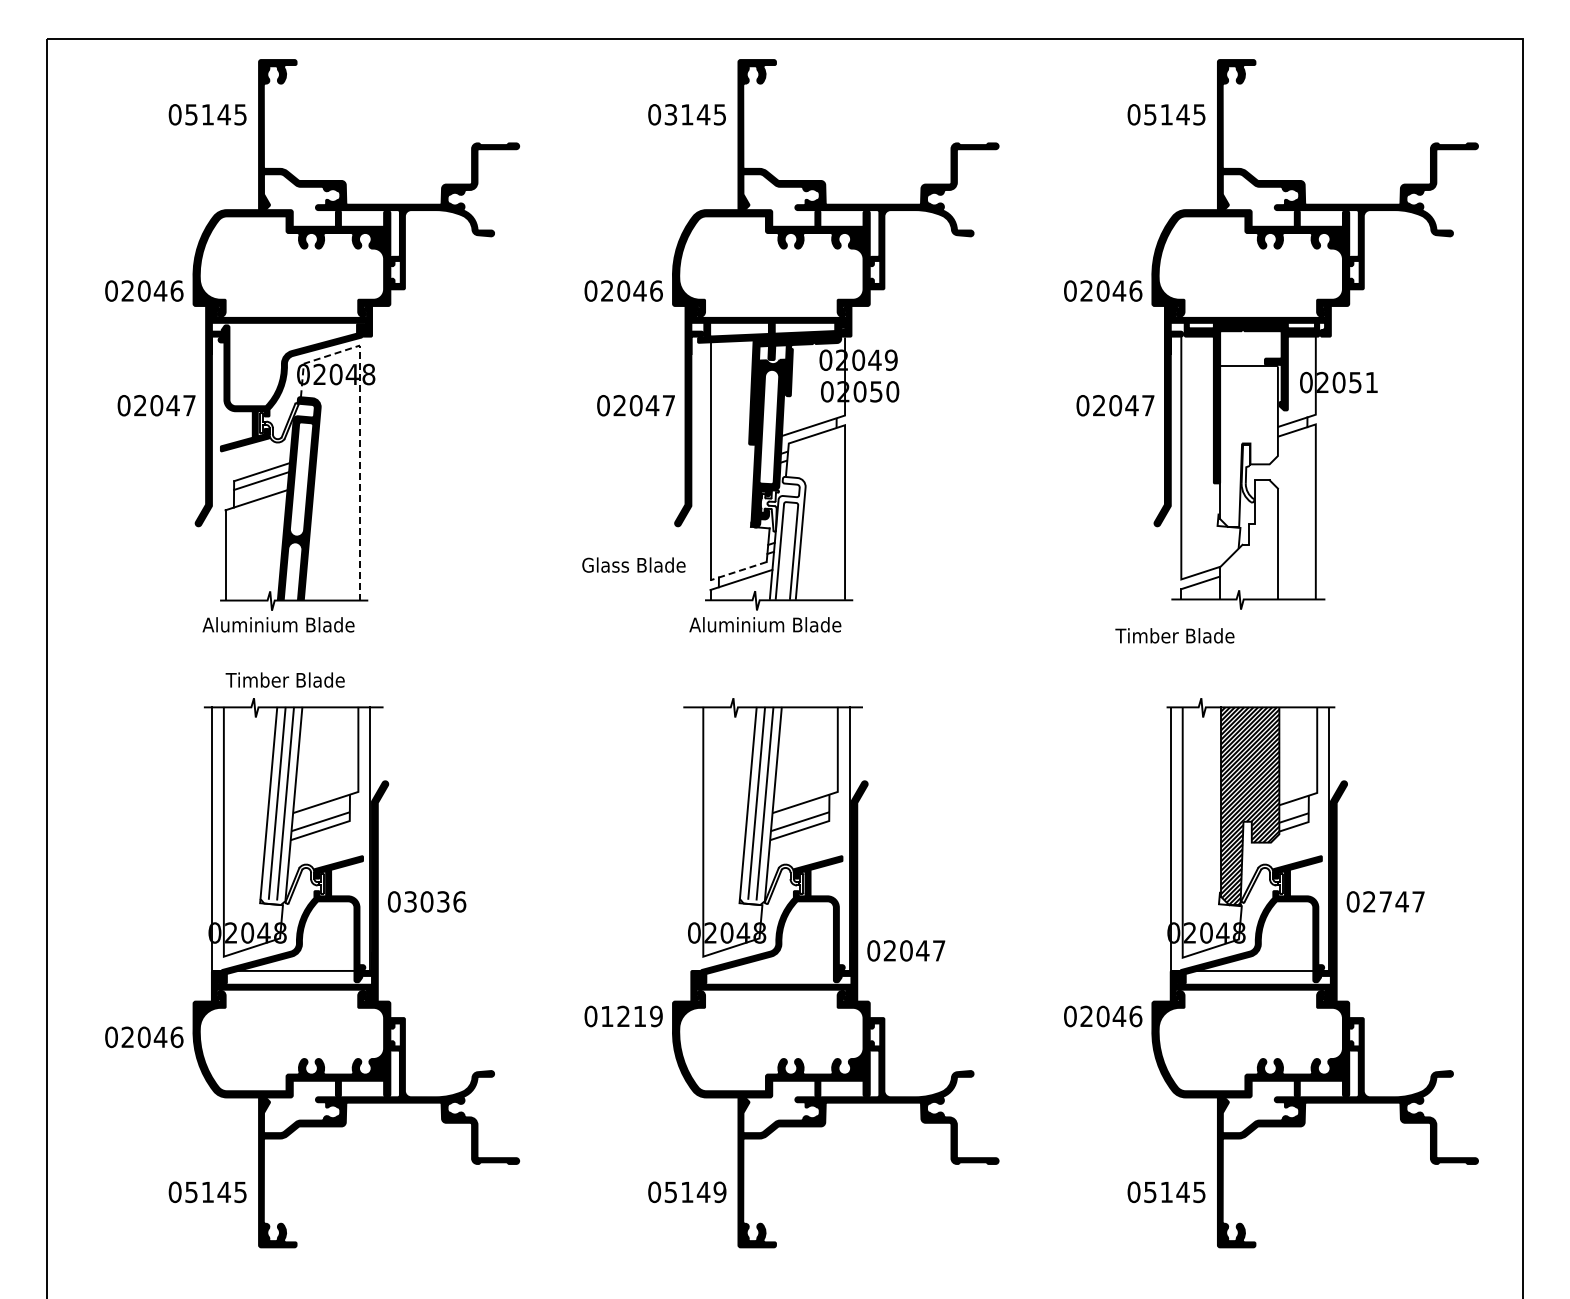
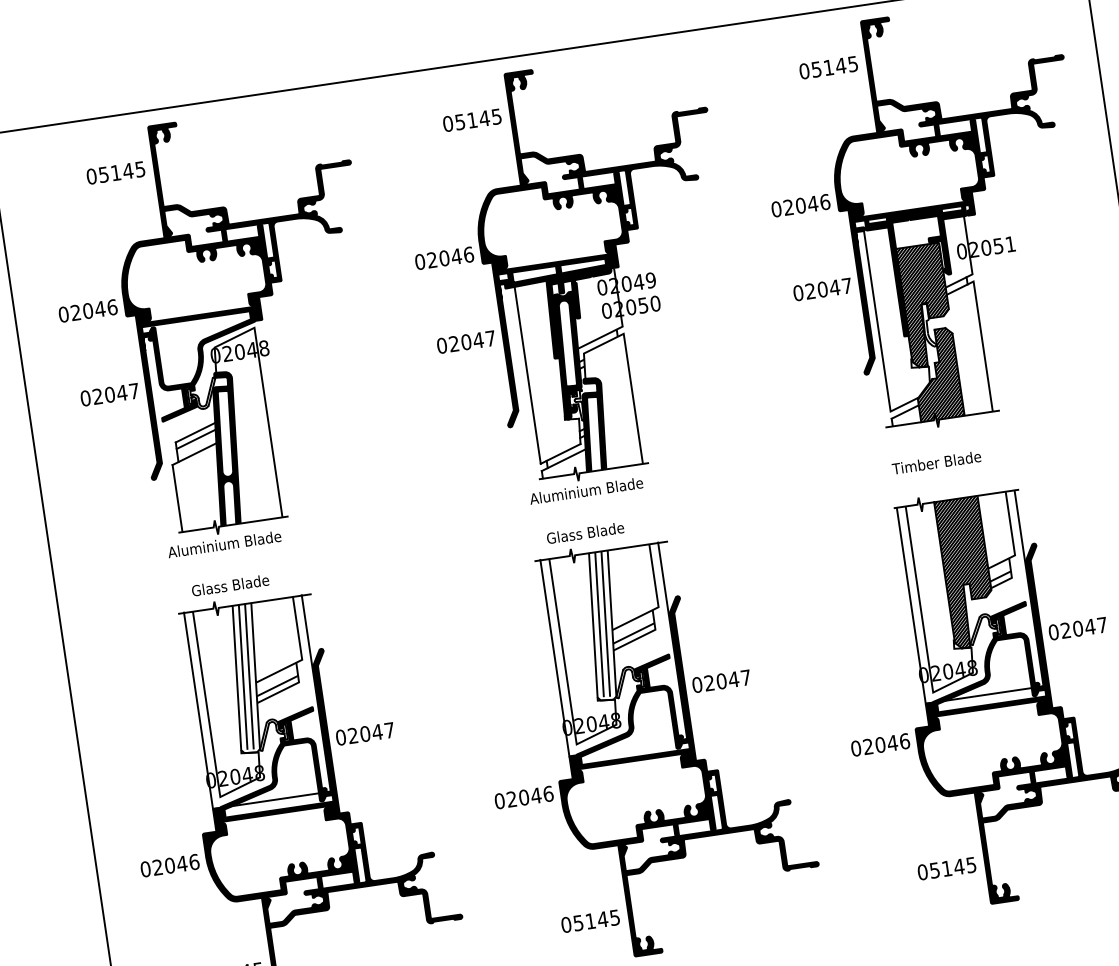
text: (671, 114) -> (460, 121), 03145 -> 05145
line: (360, 425) -> (263, 387), dashed -> solid
hatch: (1248, 446) -> (925, 305), added
fill: (787, 537) -> (593, 423), added
hatch: (1248, 544) -> (936, 378), added
text: (633, 564) -> (585, 532), moved
line: (738, 571) -> (560, 454), dashed -> solid
text: (1174, 635) -> (936, 462), moved
text: (284, 679) -> (234, 584), Timber Blade -> Glass Blade
line: (691, 838) -> (554, 657), added
text: (435, 901) -> (371, 732), 03036 -> 02047
text: (1385, 901) -> (1077, 628), 02747 -> 02047
text: (906, 950) -> (721, 681), moved
text: (631, 1016) -> (529, 796), 01219 -> 02046
text: (719, 1191) -> (614, 917), 05149 -> 05145

